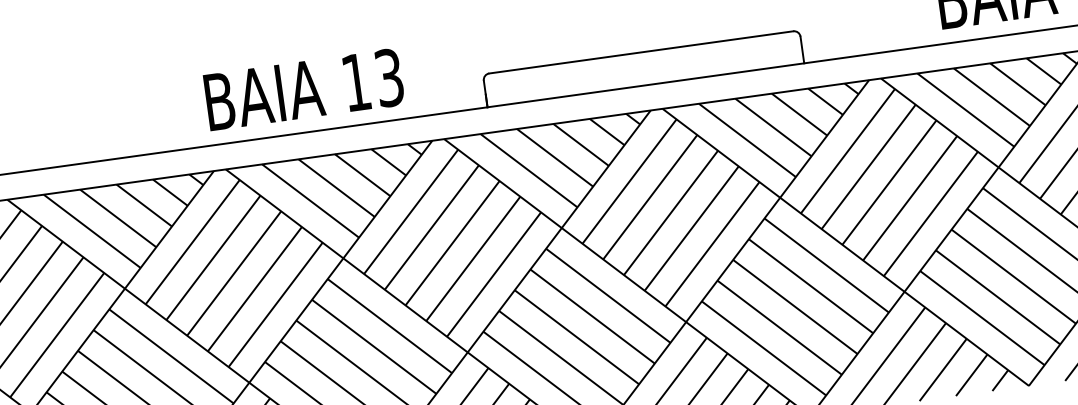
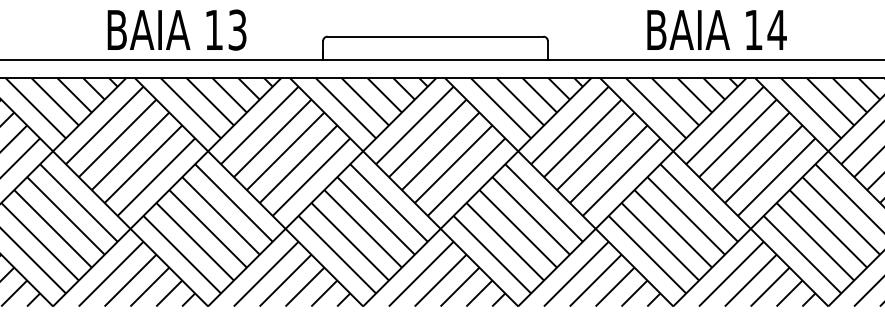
text: (303, 88) -> (176, 29), moved

